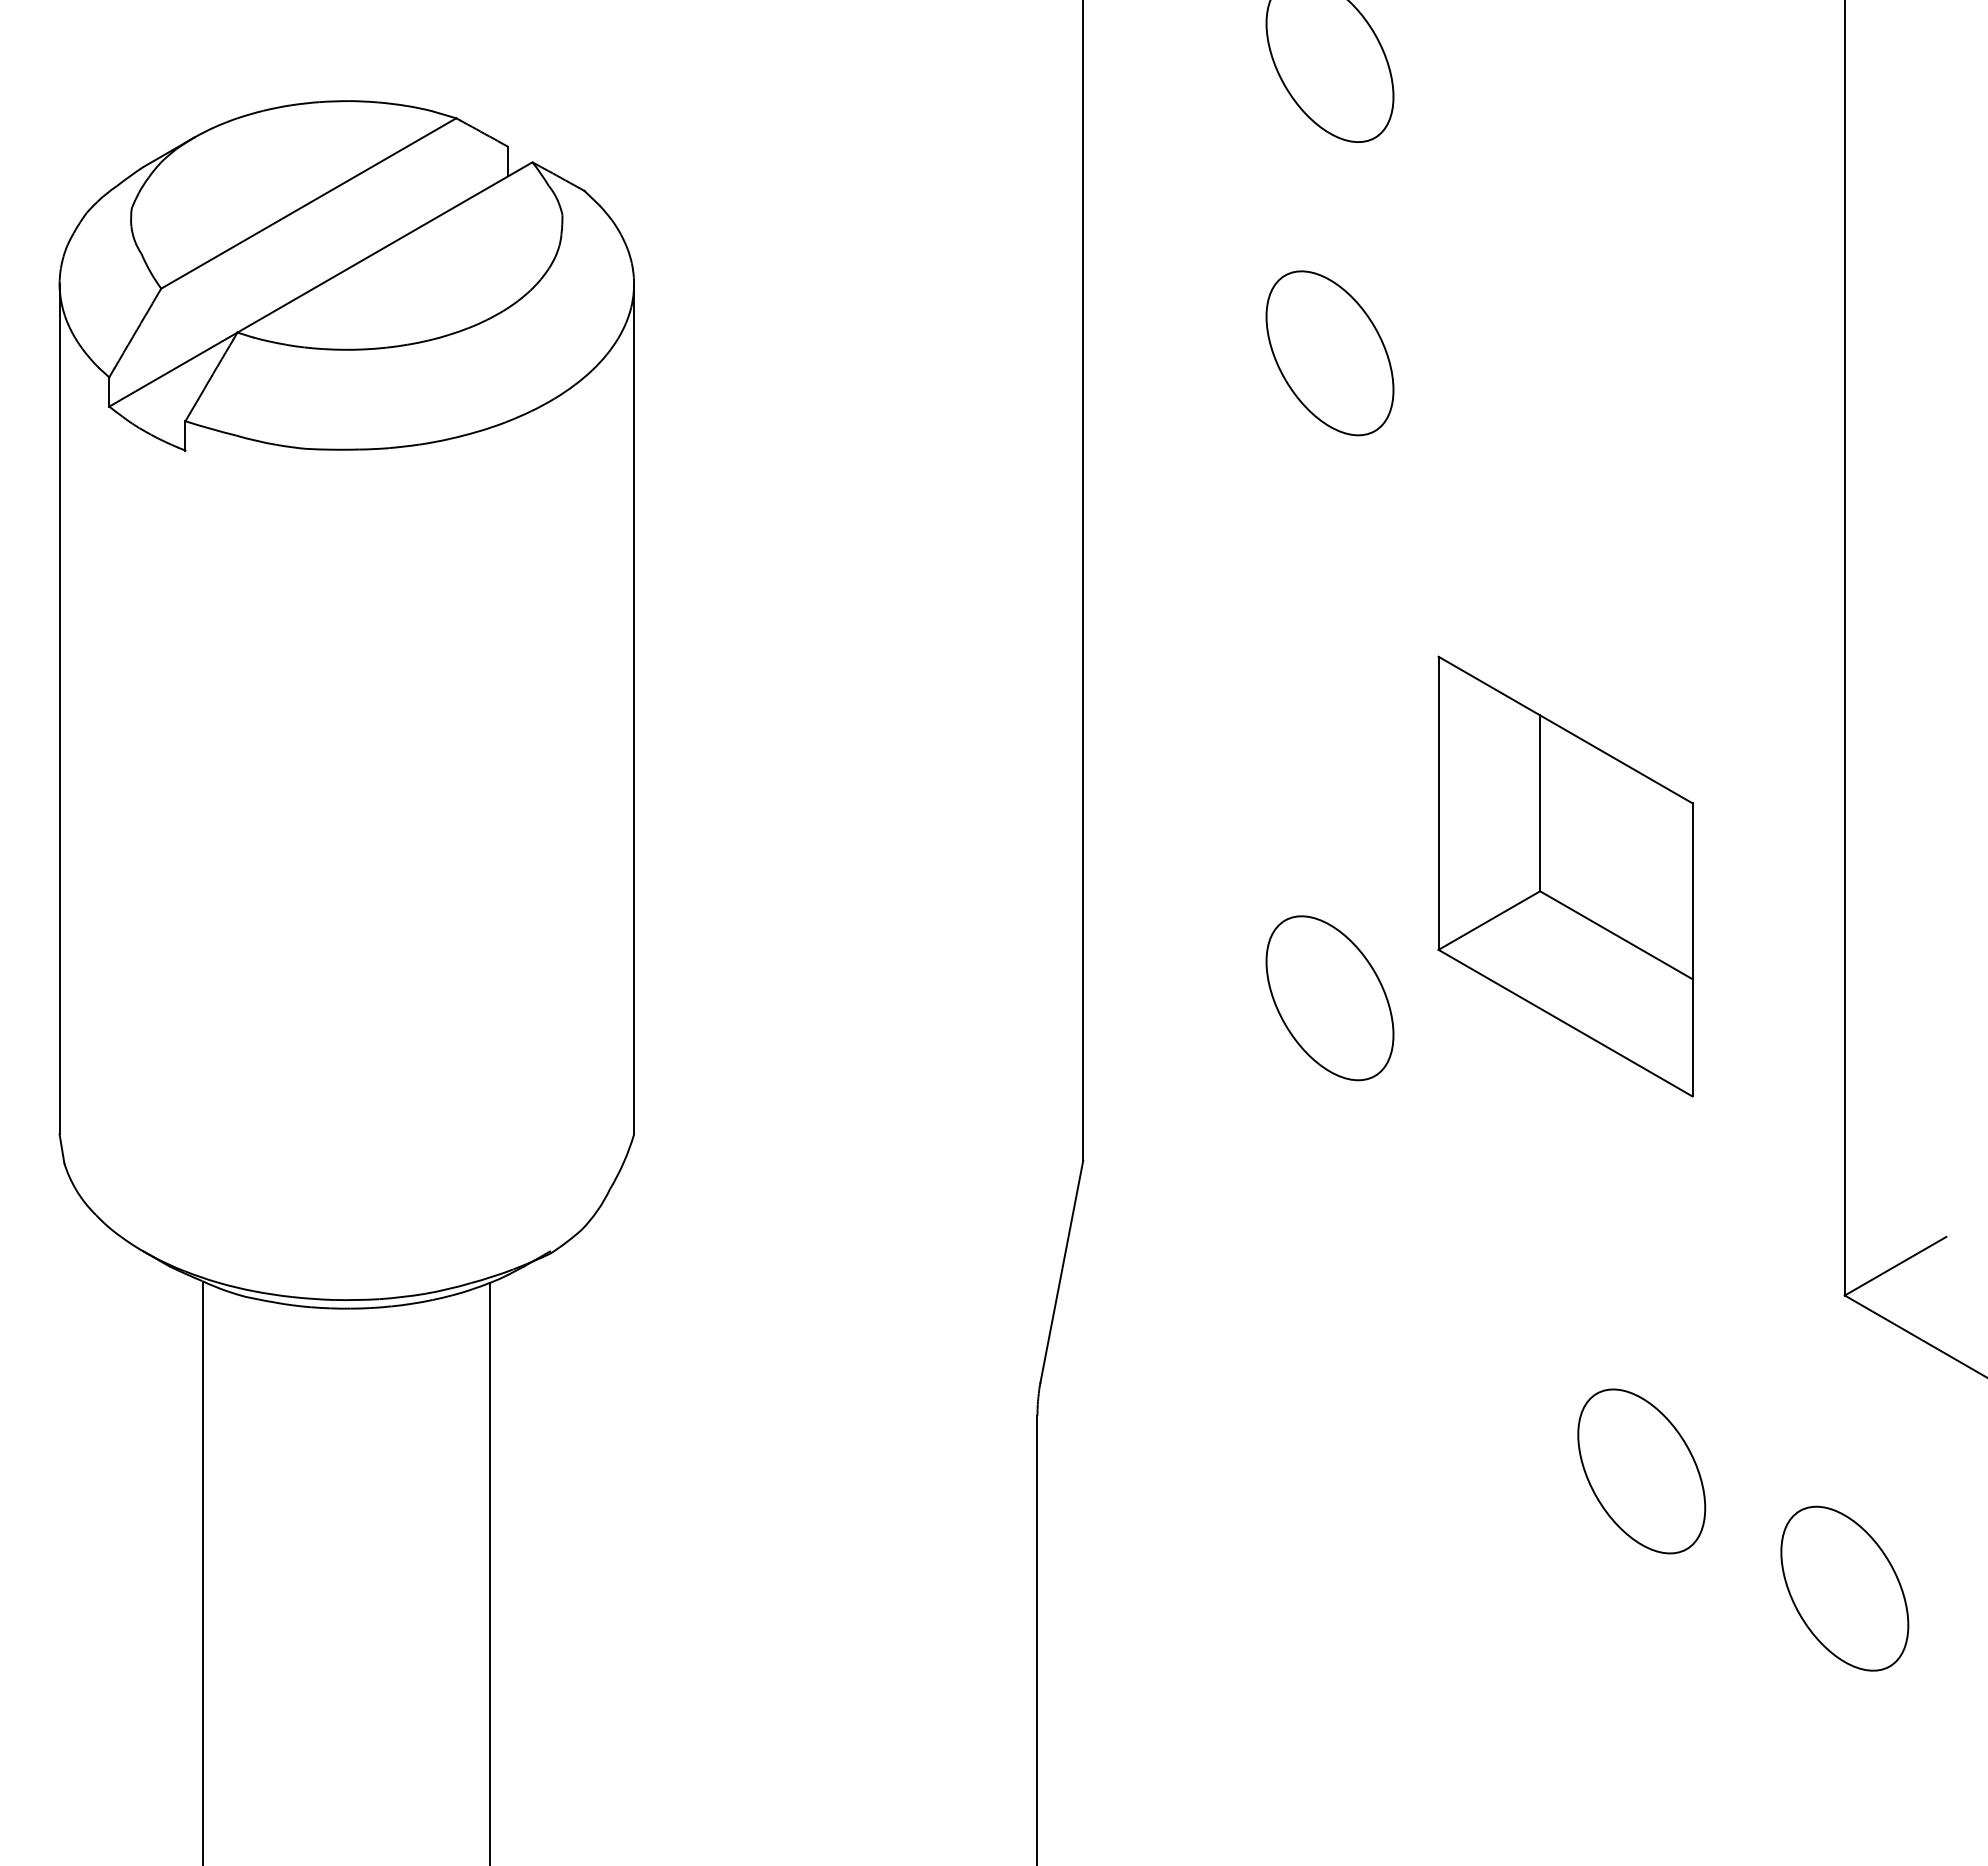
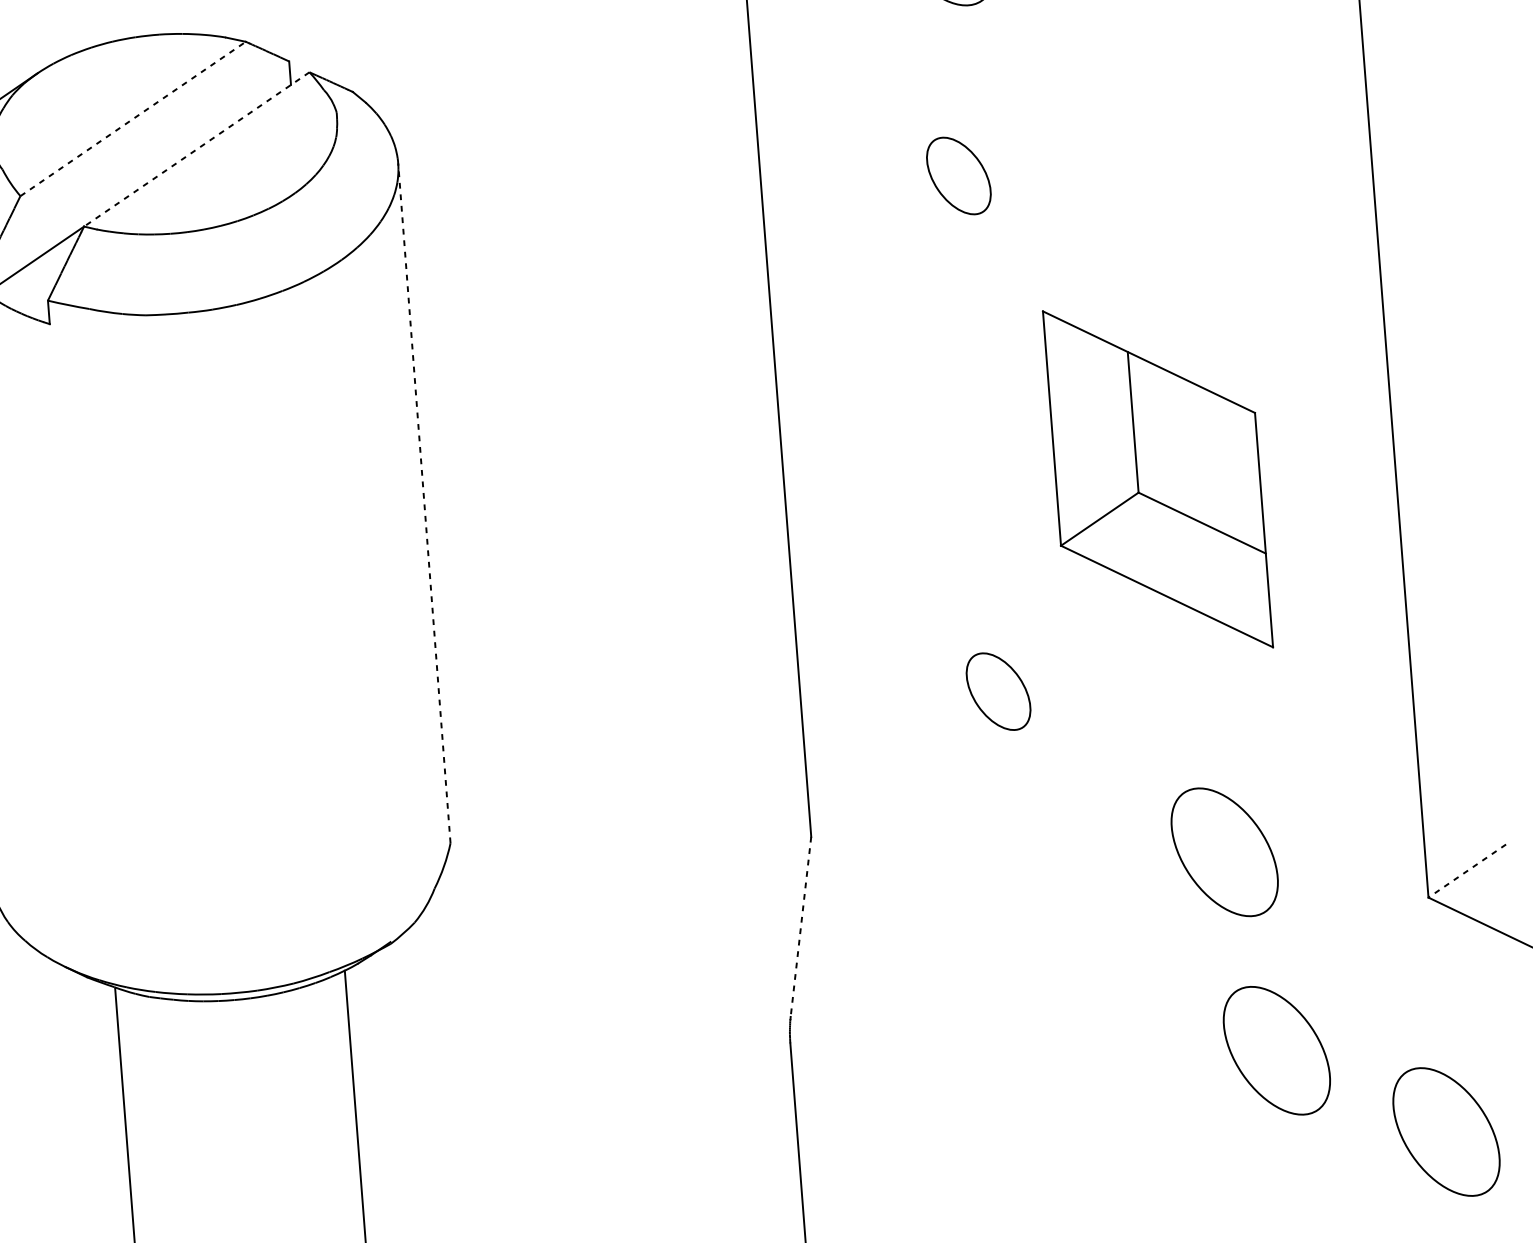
line: (309, 203) -> (133, 118), solid -> dashed
line: (384, 247) -> (196, 149), solid -> dashed
part: (1329, 353) -> (958, 176), size x0.6
line: (634, 708) -> (424, 502), solid -> dashed
part: (1565, 876) -> (1157, 479), moved
part: (1329, 998) -> (998, 691), size x0.6
part: (1595, 1219) -> (1224, 852), added
line: (1895, 1266) -> (1467, 871), solid -> dashed
line: (1061, 1272) -> (800, 927), solid -> dashed

